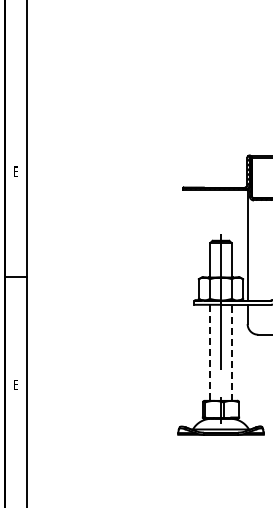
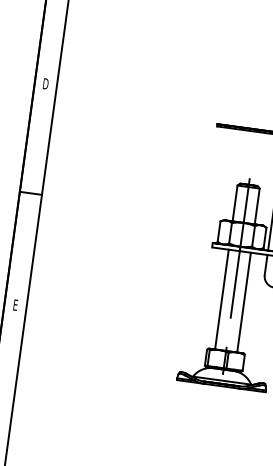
text: (15, 171) -> (45, 83), E -> D
line: (231, 352) -> (243, 302), dashed -> solid
line: (210, 353) -> (222, 300), dashed -> solid

